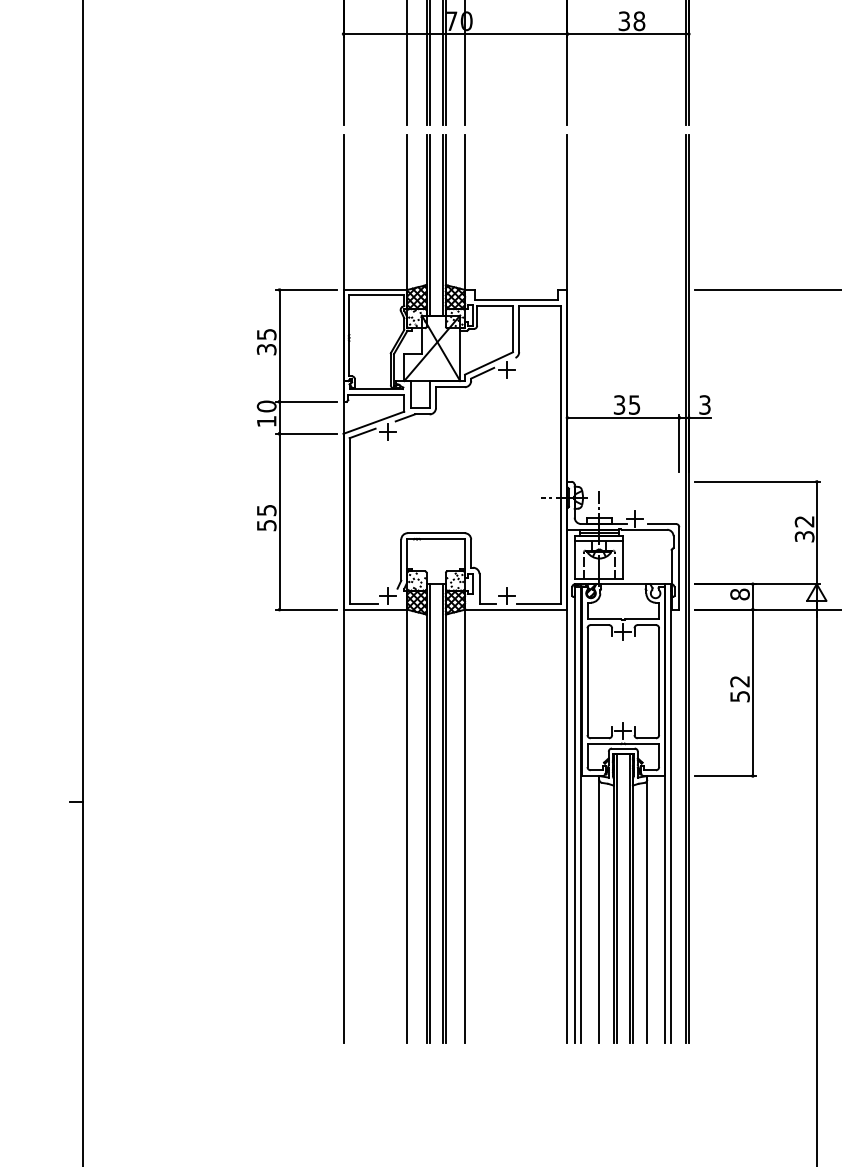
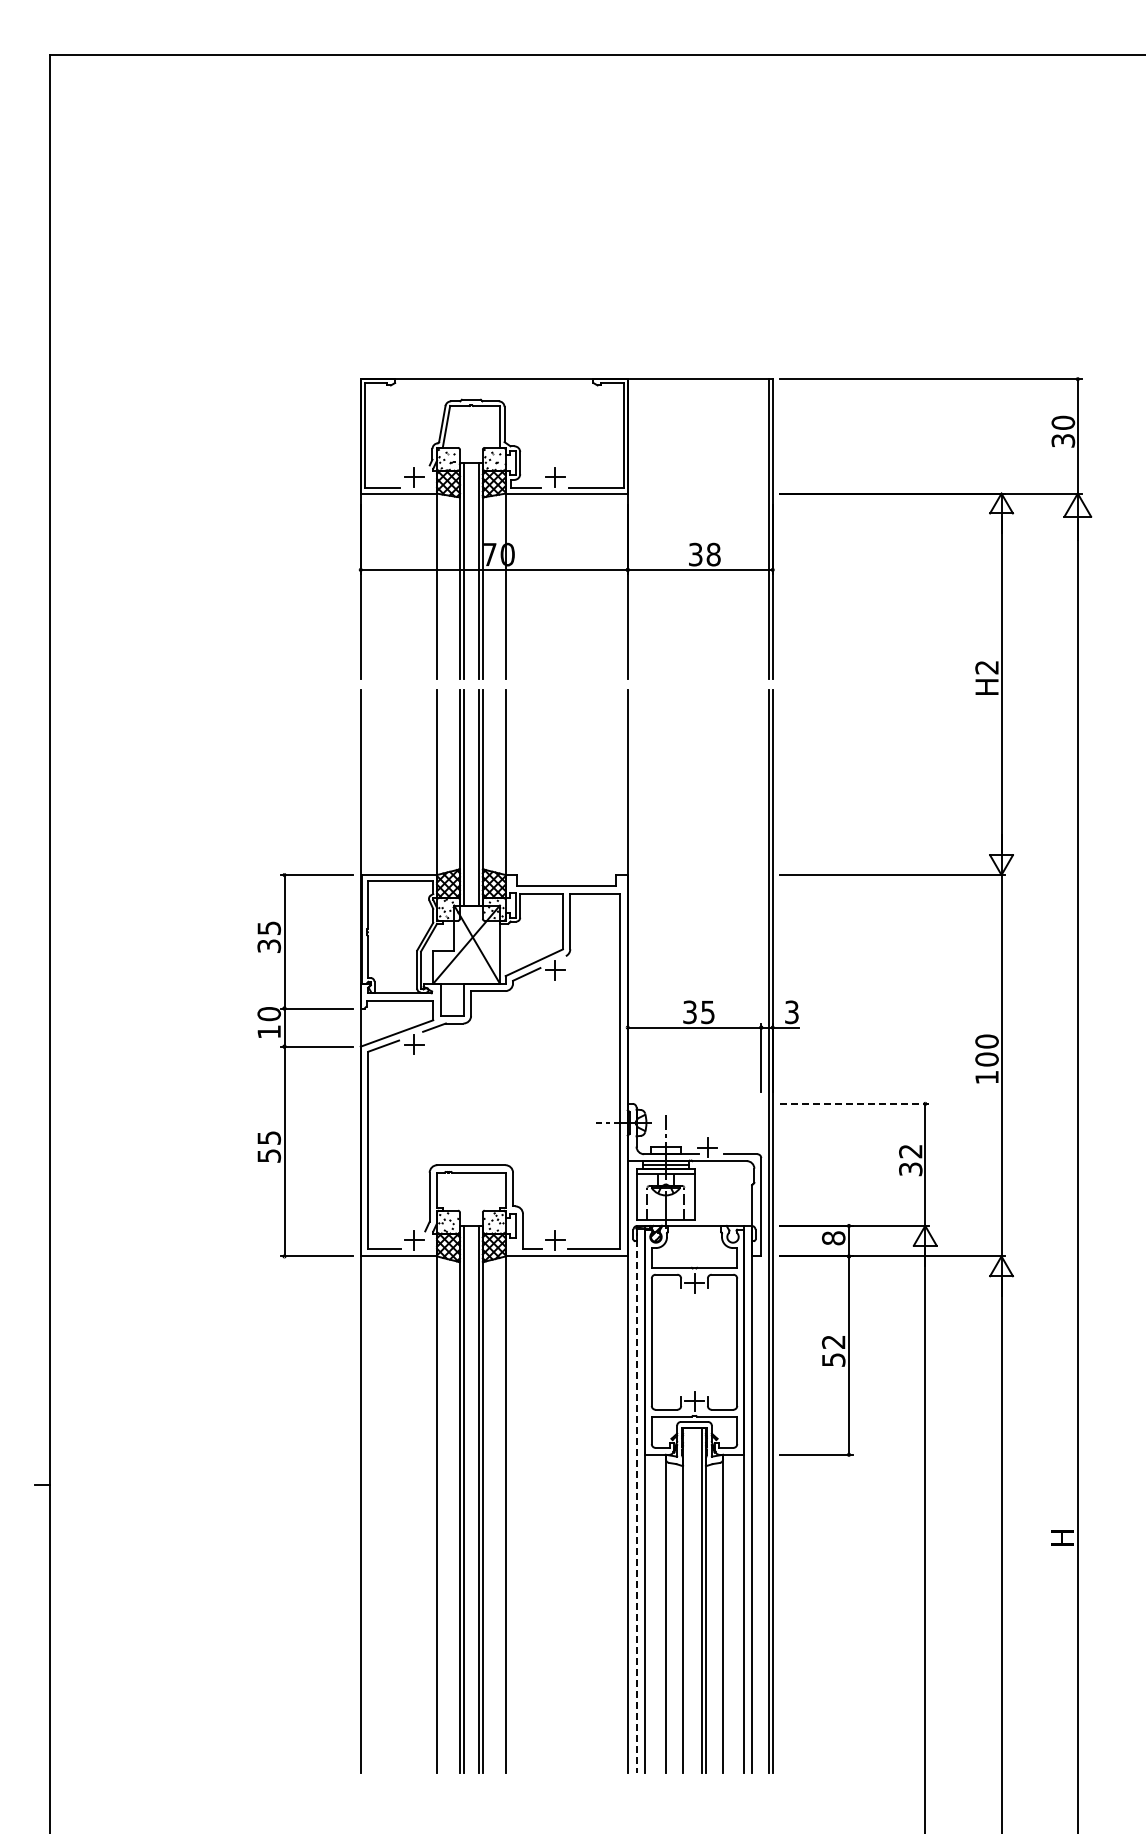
line: (758, 481) -> (855, 1103), solid -> dashed
line: (575, 815) -> (637, 1501), solid -> dashed
line: (616, 898) -> (686, 1600), removed

